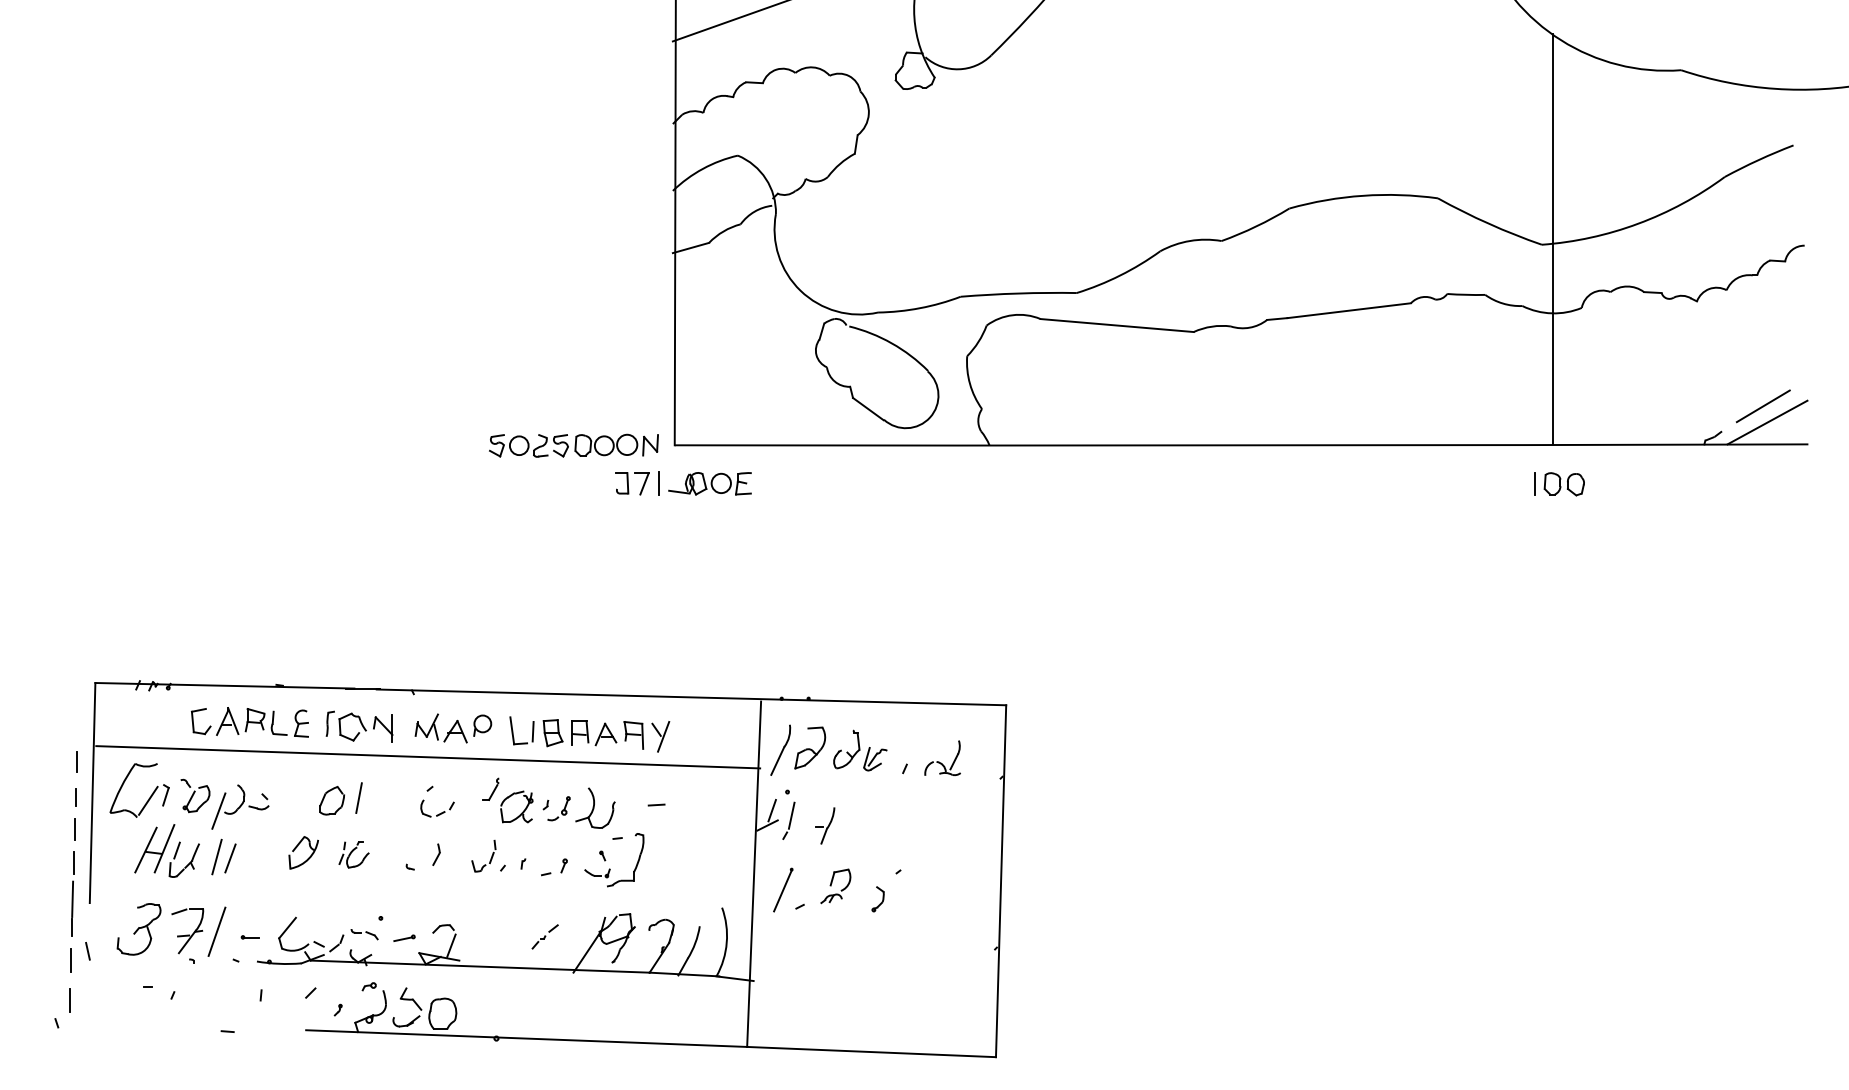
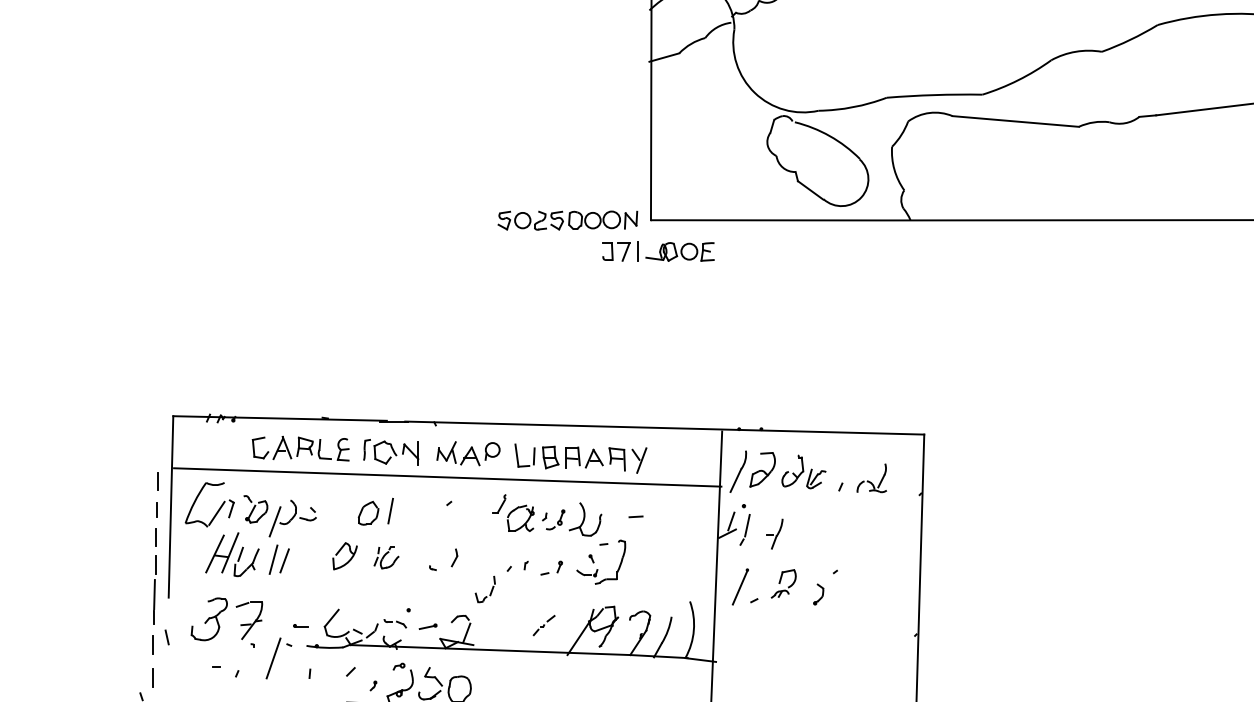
part: (437, 808) -> (455, 519), removed
part: (490, 858) -> (490, 591), moved
line: (216, 931) -> (273, 658), moved

